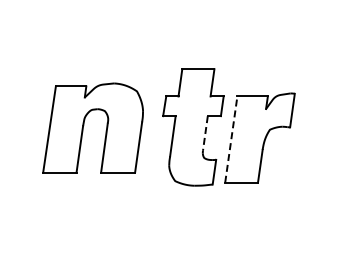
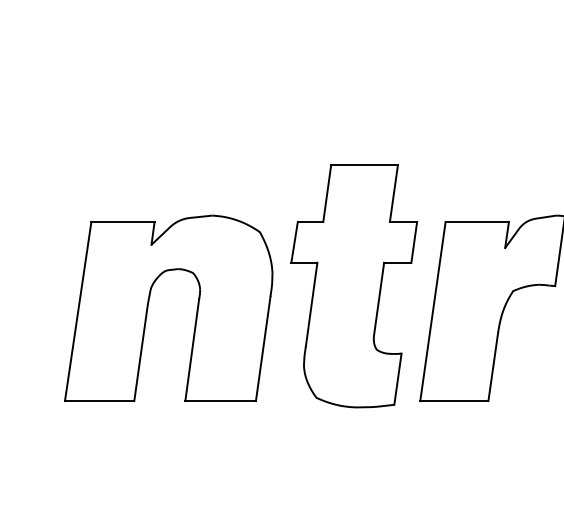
part: (84, 125) -> (150, 302), moved
line: (205, 133) -> (379, 298), dashed -> solid
line: (231, 139) -> (433, 311), dashed -> solid

